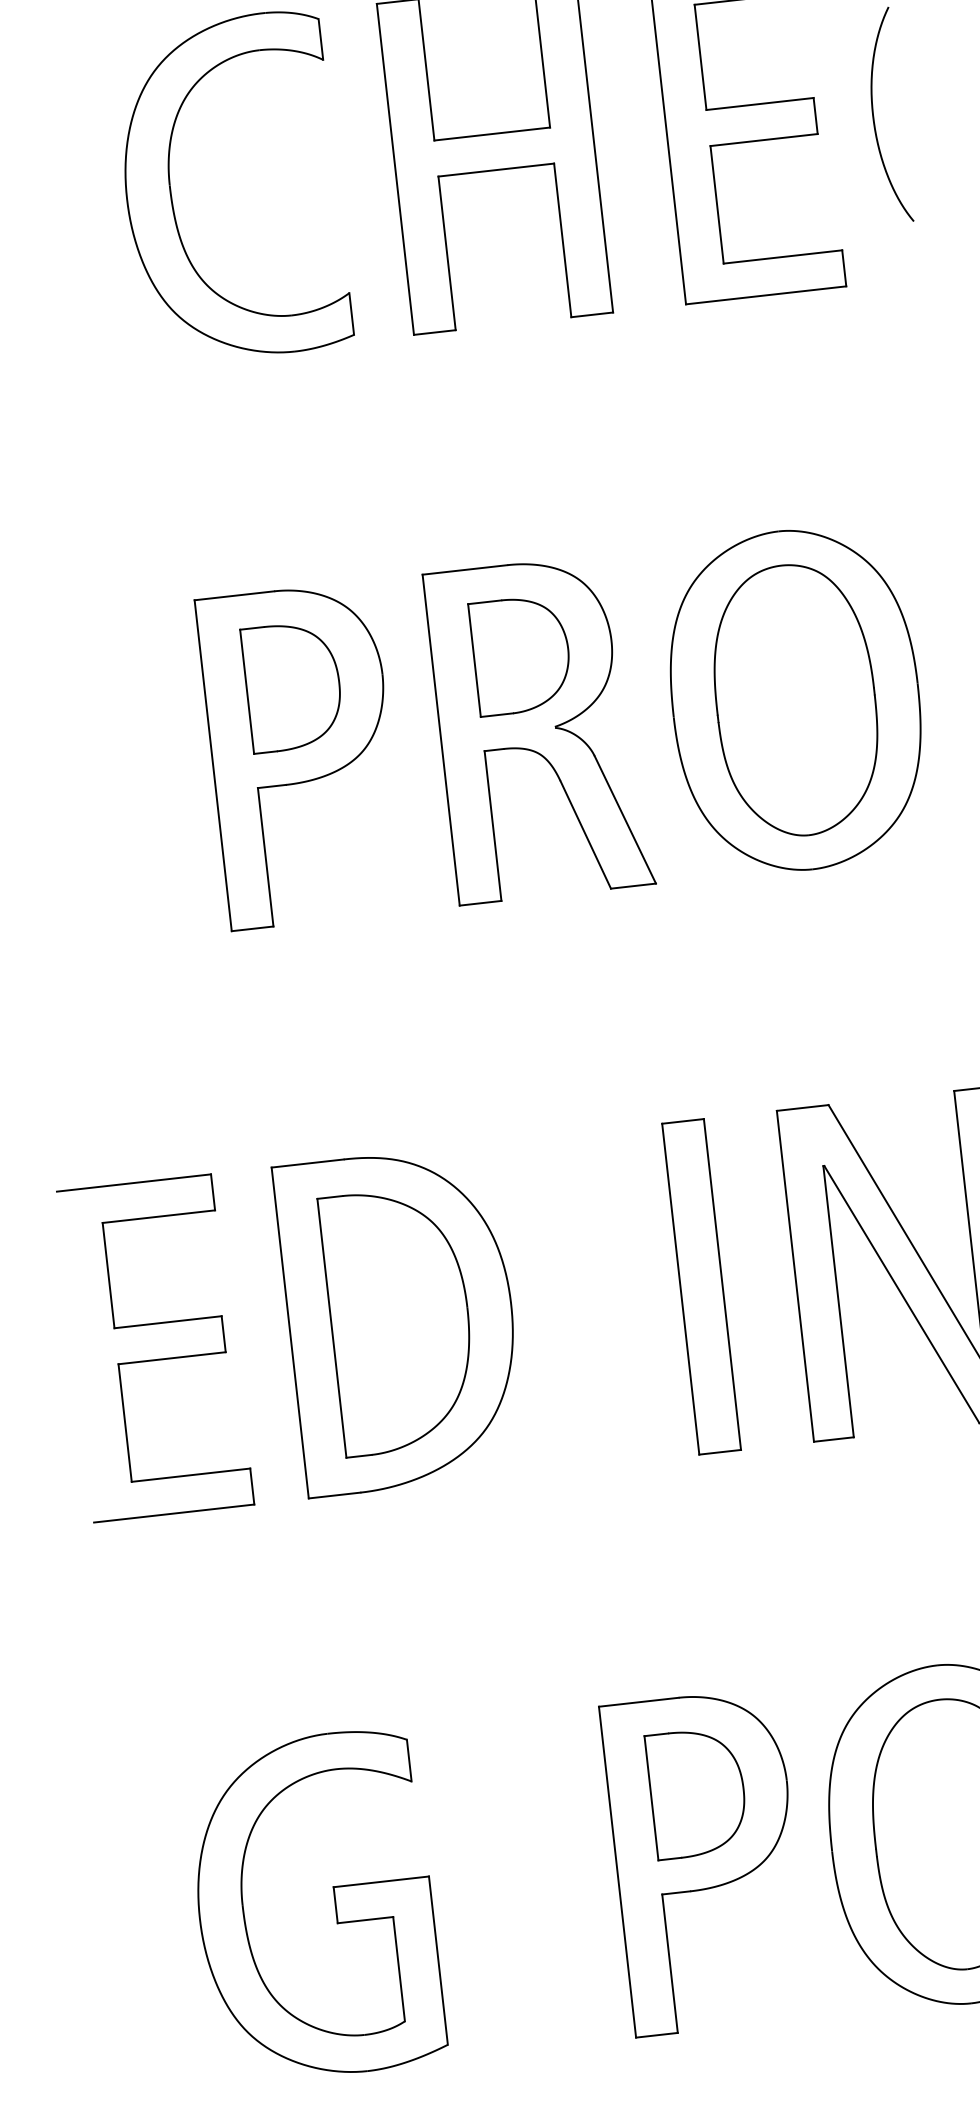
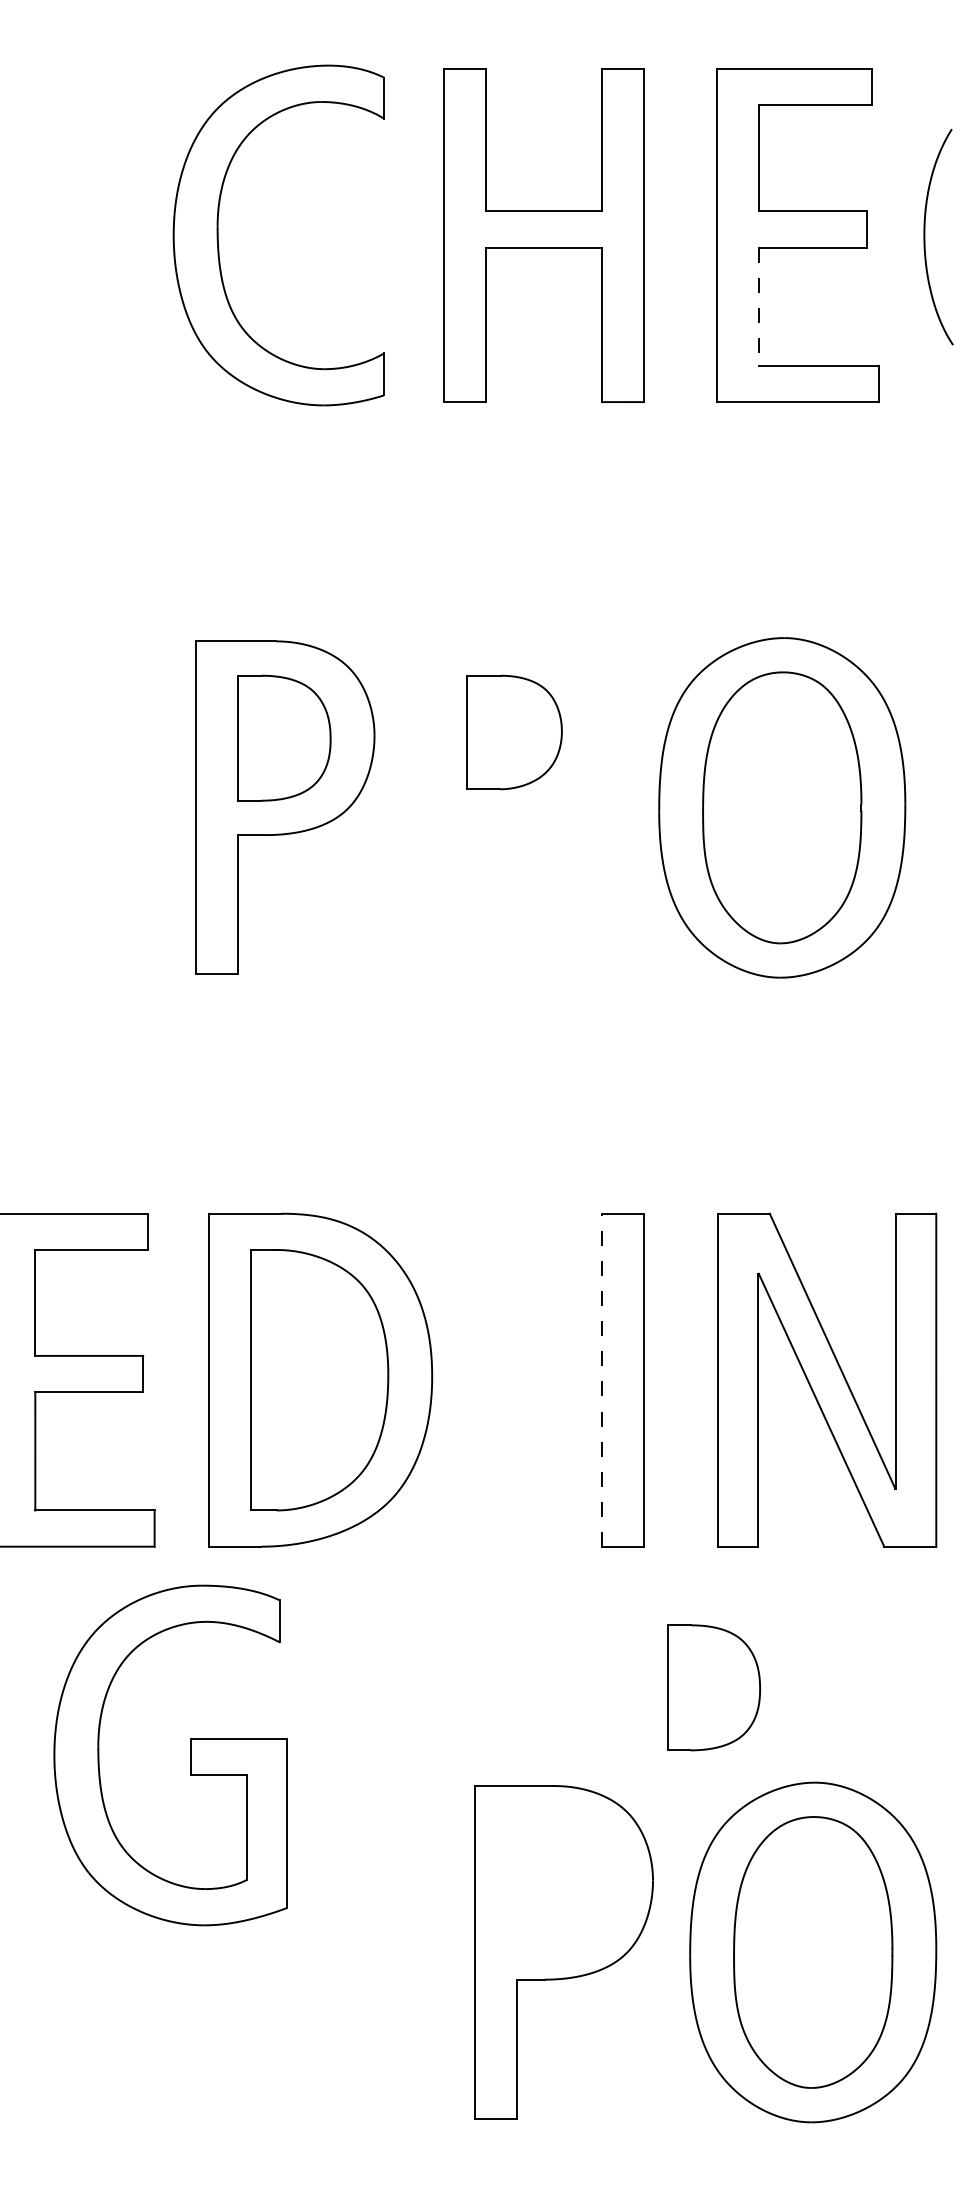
line: (717, 205) -> (759, 307), solid -> dashed
part: (539, 728) -> (524, 807), removed
line: (680, 1288) -> (602, 1379), solid -> dashed
part: (697, 1792) -> (713, 1687), moved
part: (335, 1903) -> (190, 1755), moved

